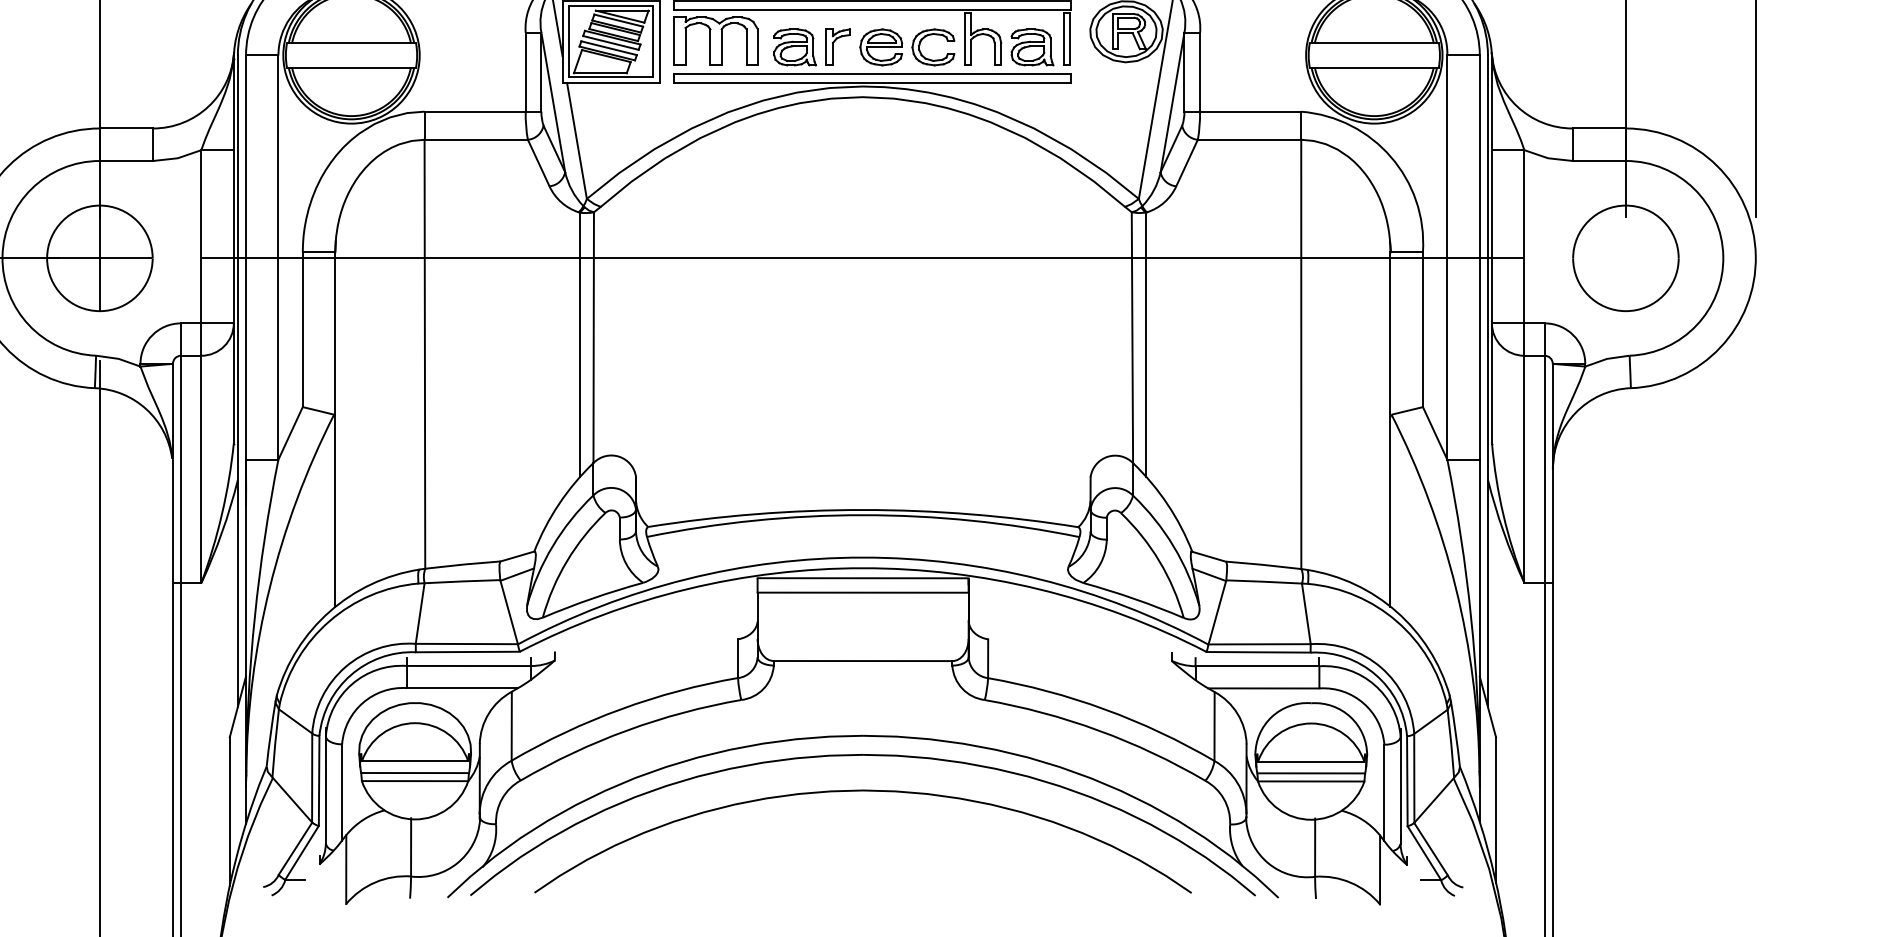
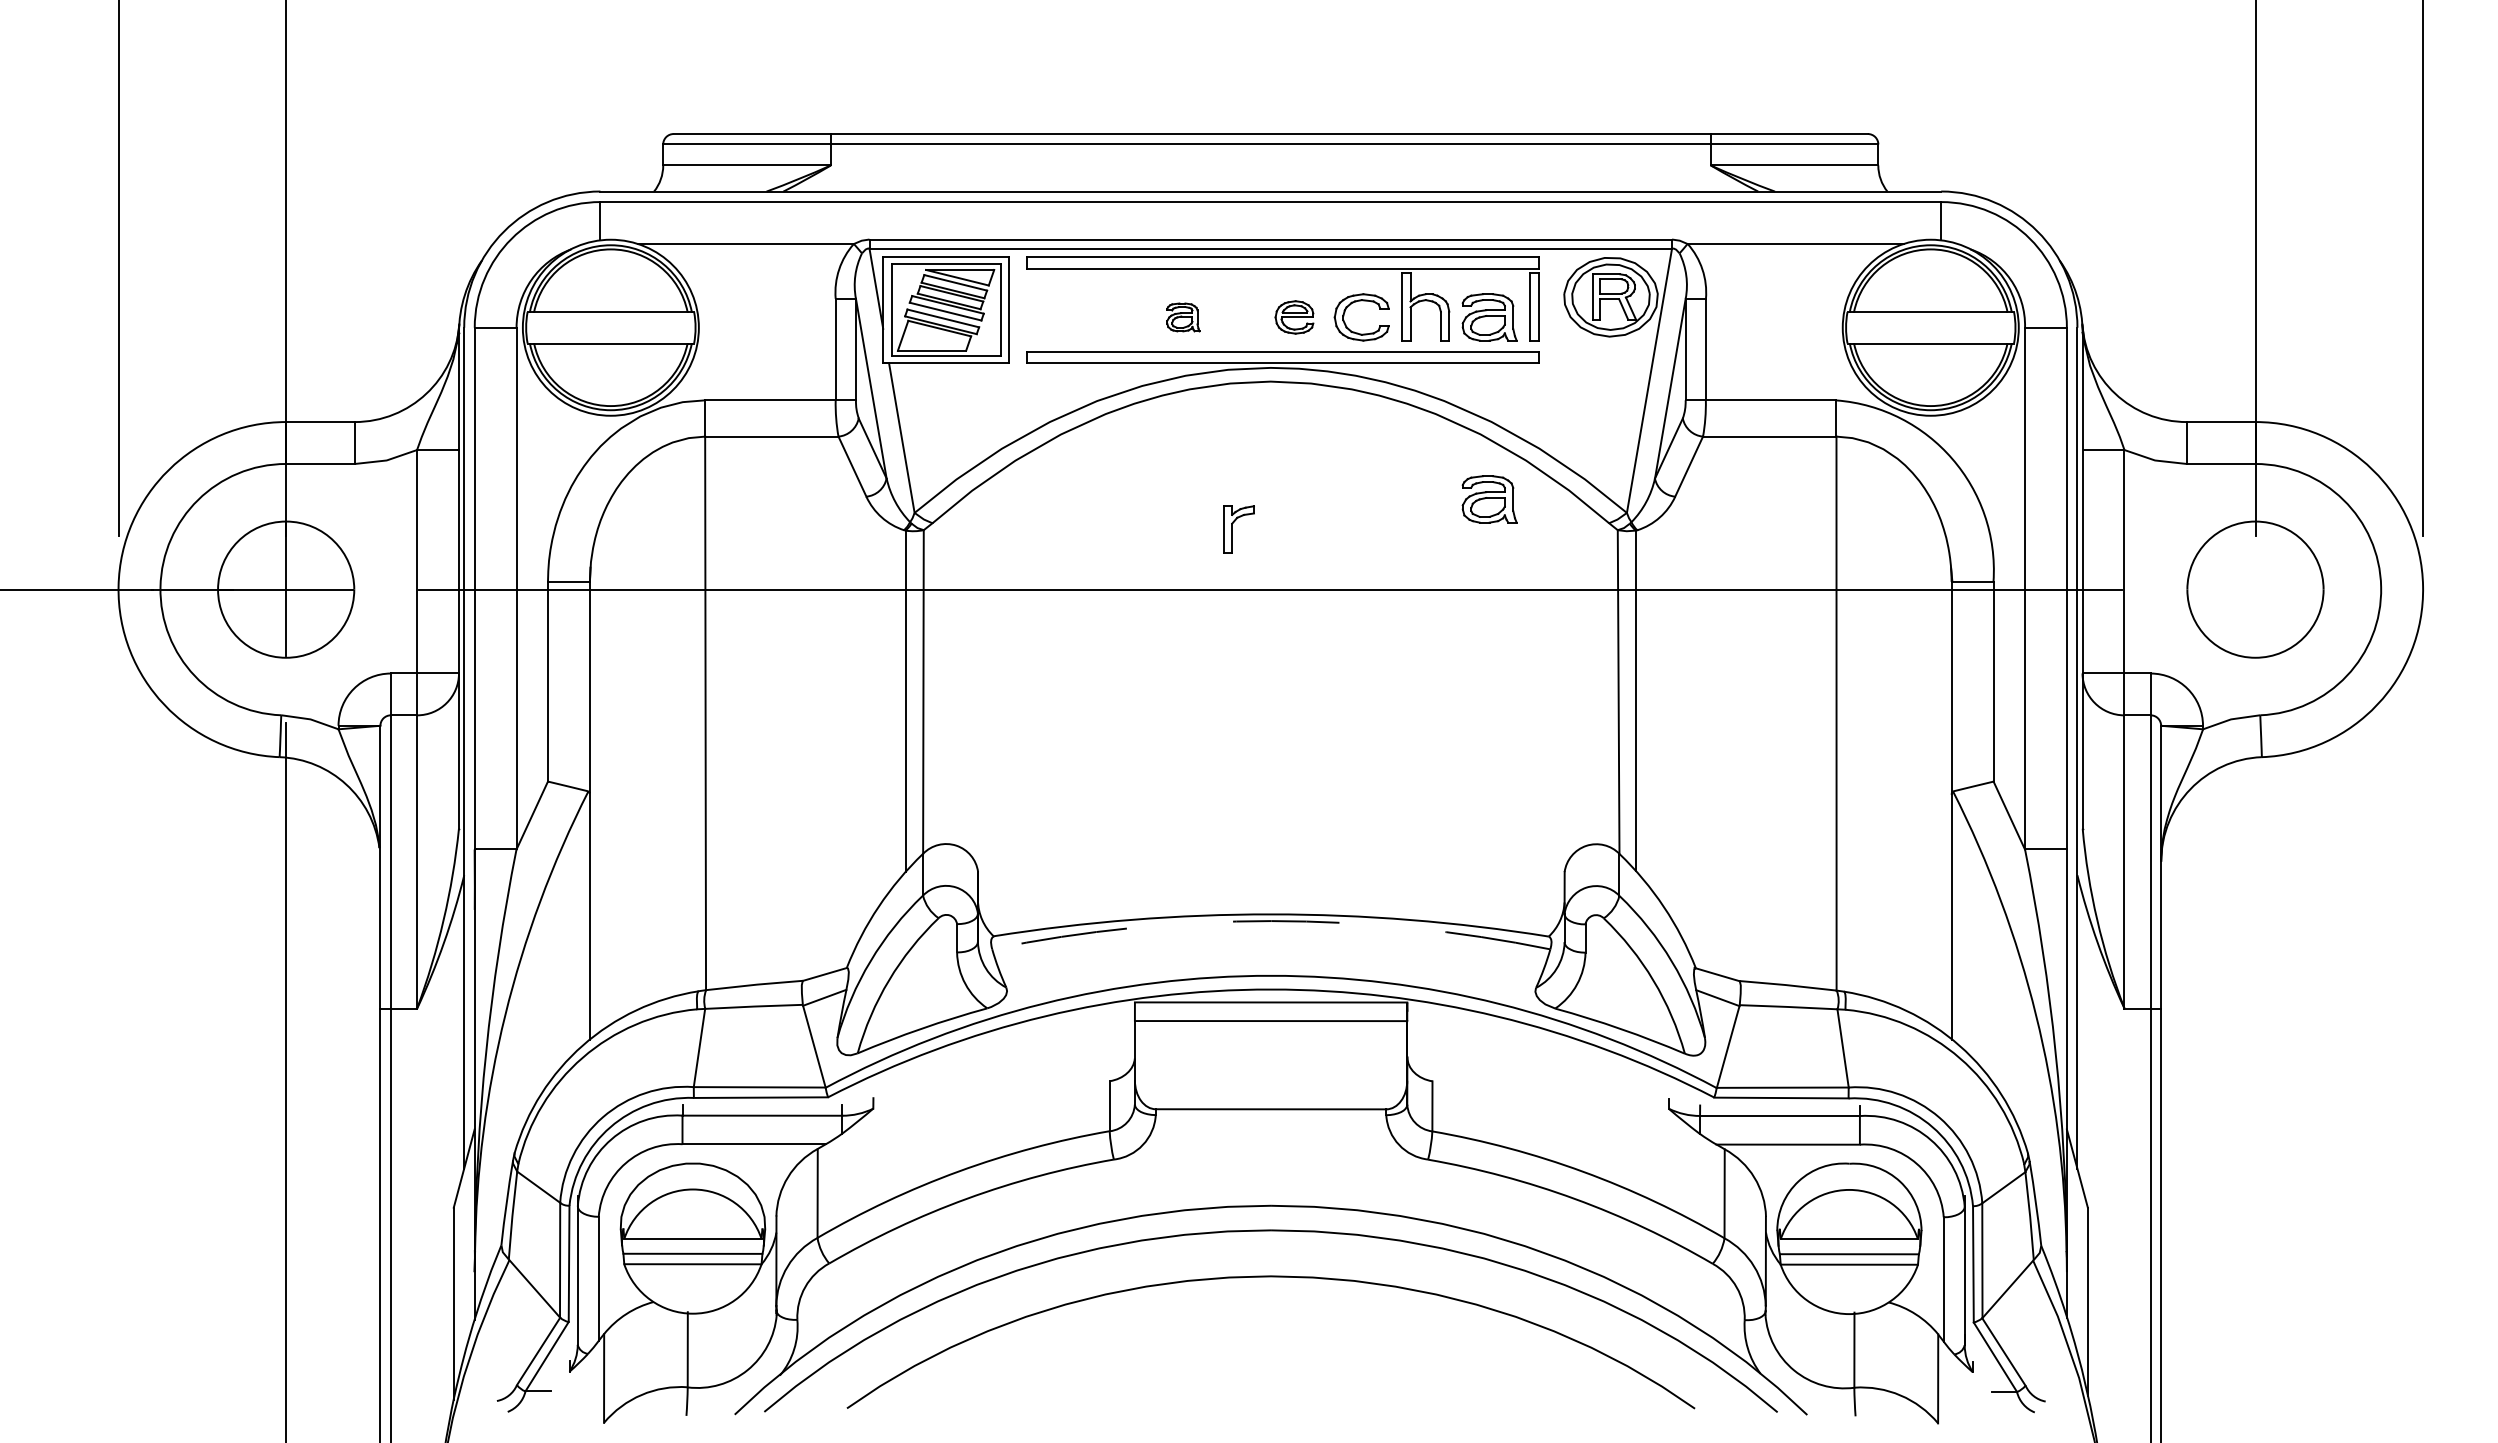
part: (716, 41) -> (1081, 309), removed
part: (795, 47) -> (1183, 317), size x0.6
part: (837, 47) -> (1238, 529), moved
part: (881, 47) -> (1294, 317), size x0.7
part: (1032, 188) -> (1489, 499), added
arc: (863, 515) -> (1271, 921), solid -> dashed

